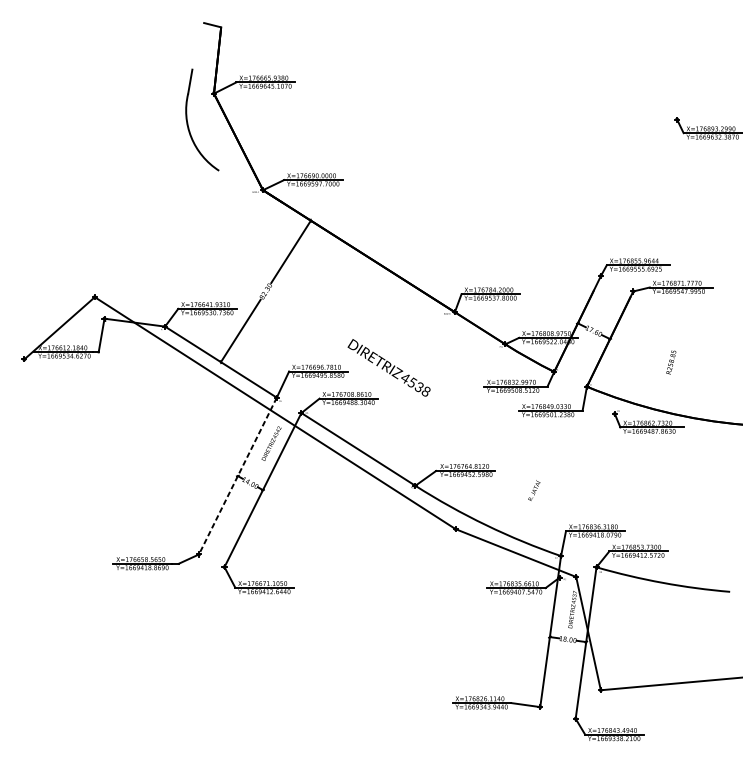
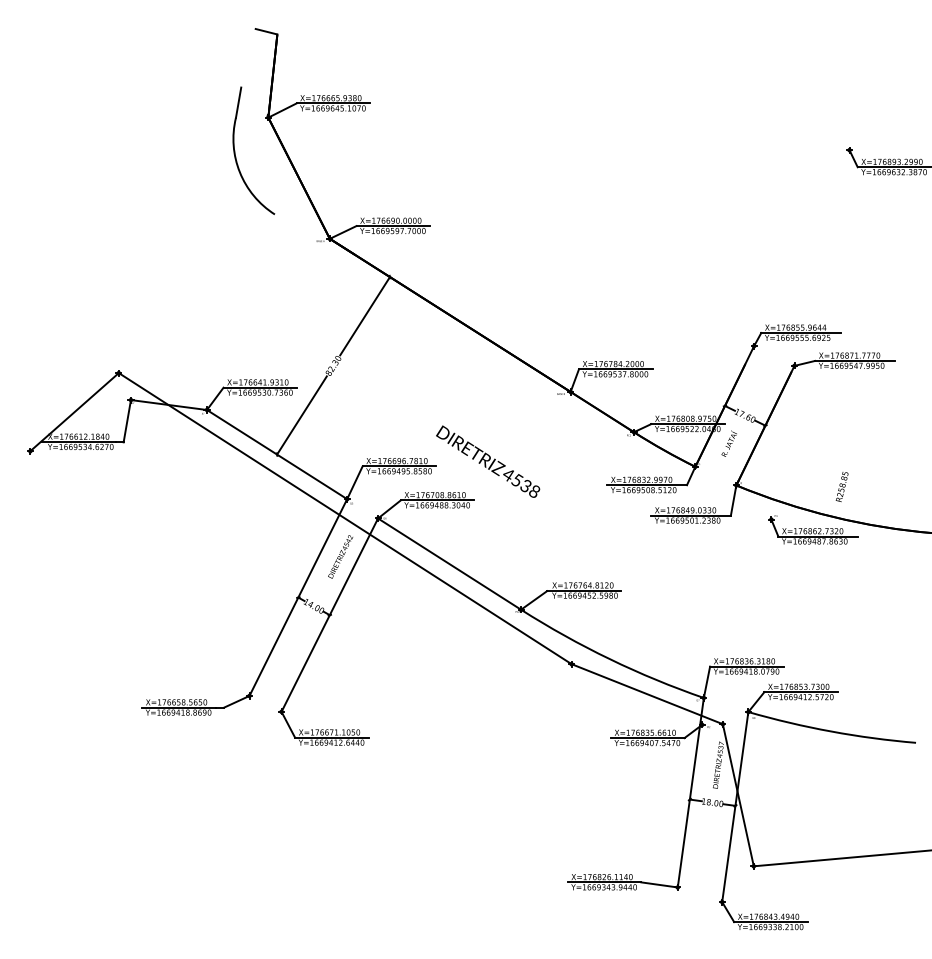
text: (670, 362) -> (841, 487), moved
line: (238, 476) -> (298, 597), dashed -> solid
text: (533, 490) -> (728, 443), moved

